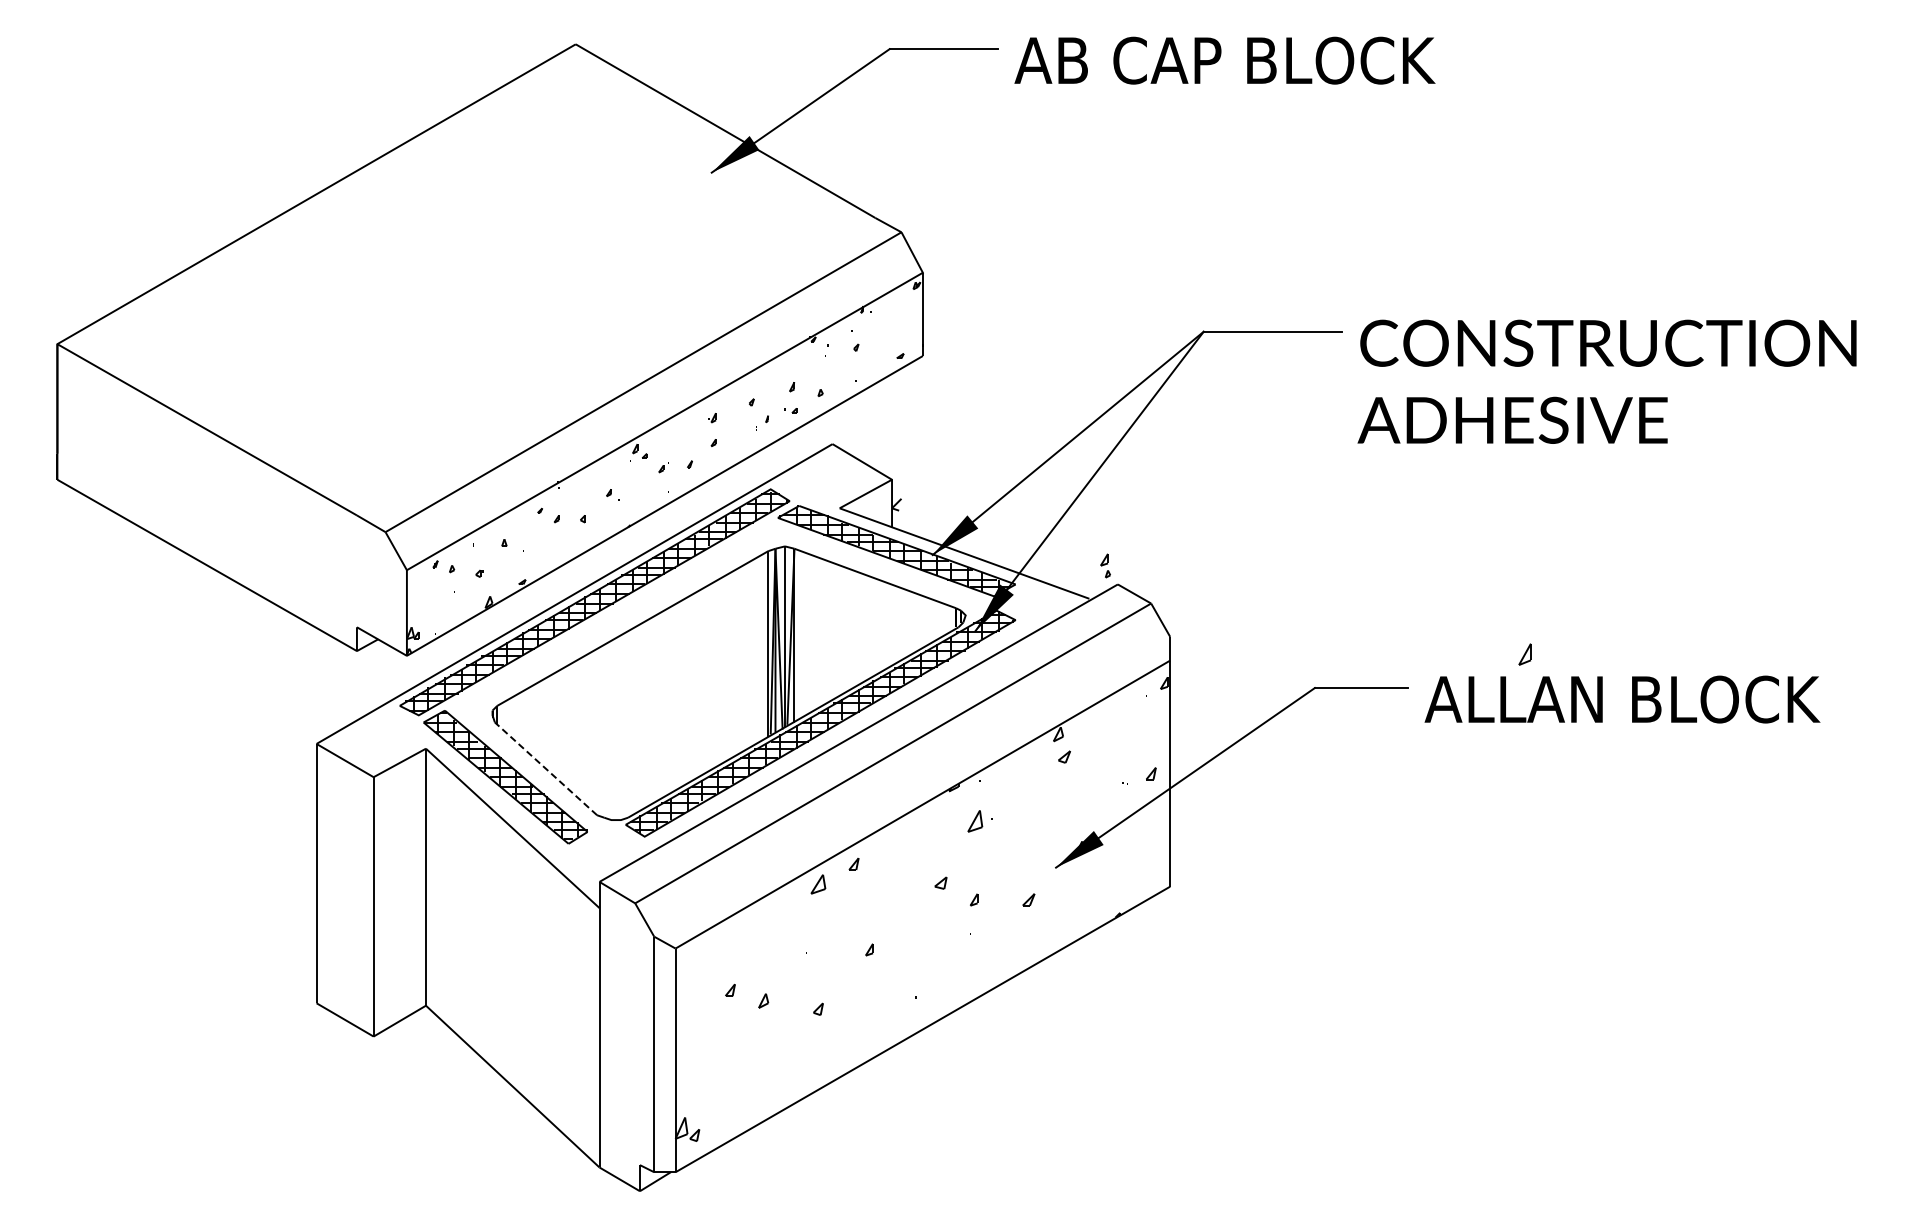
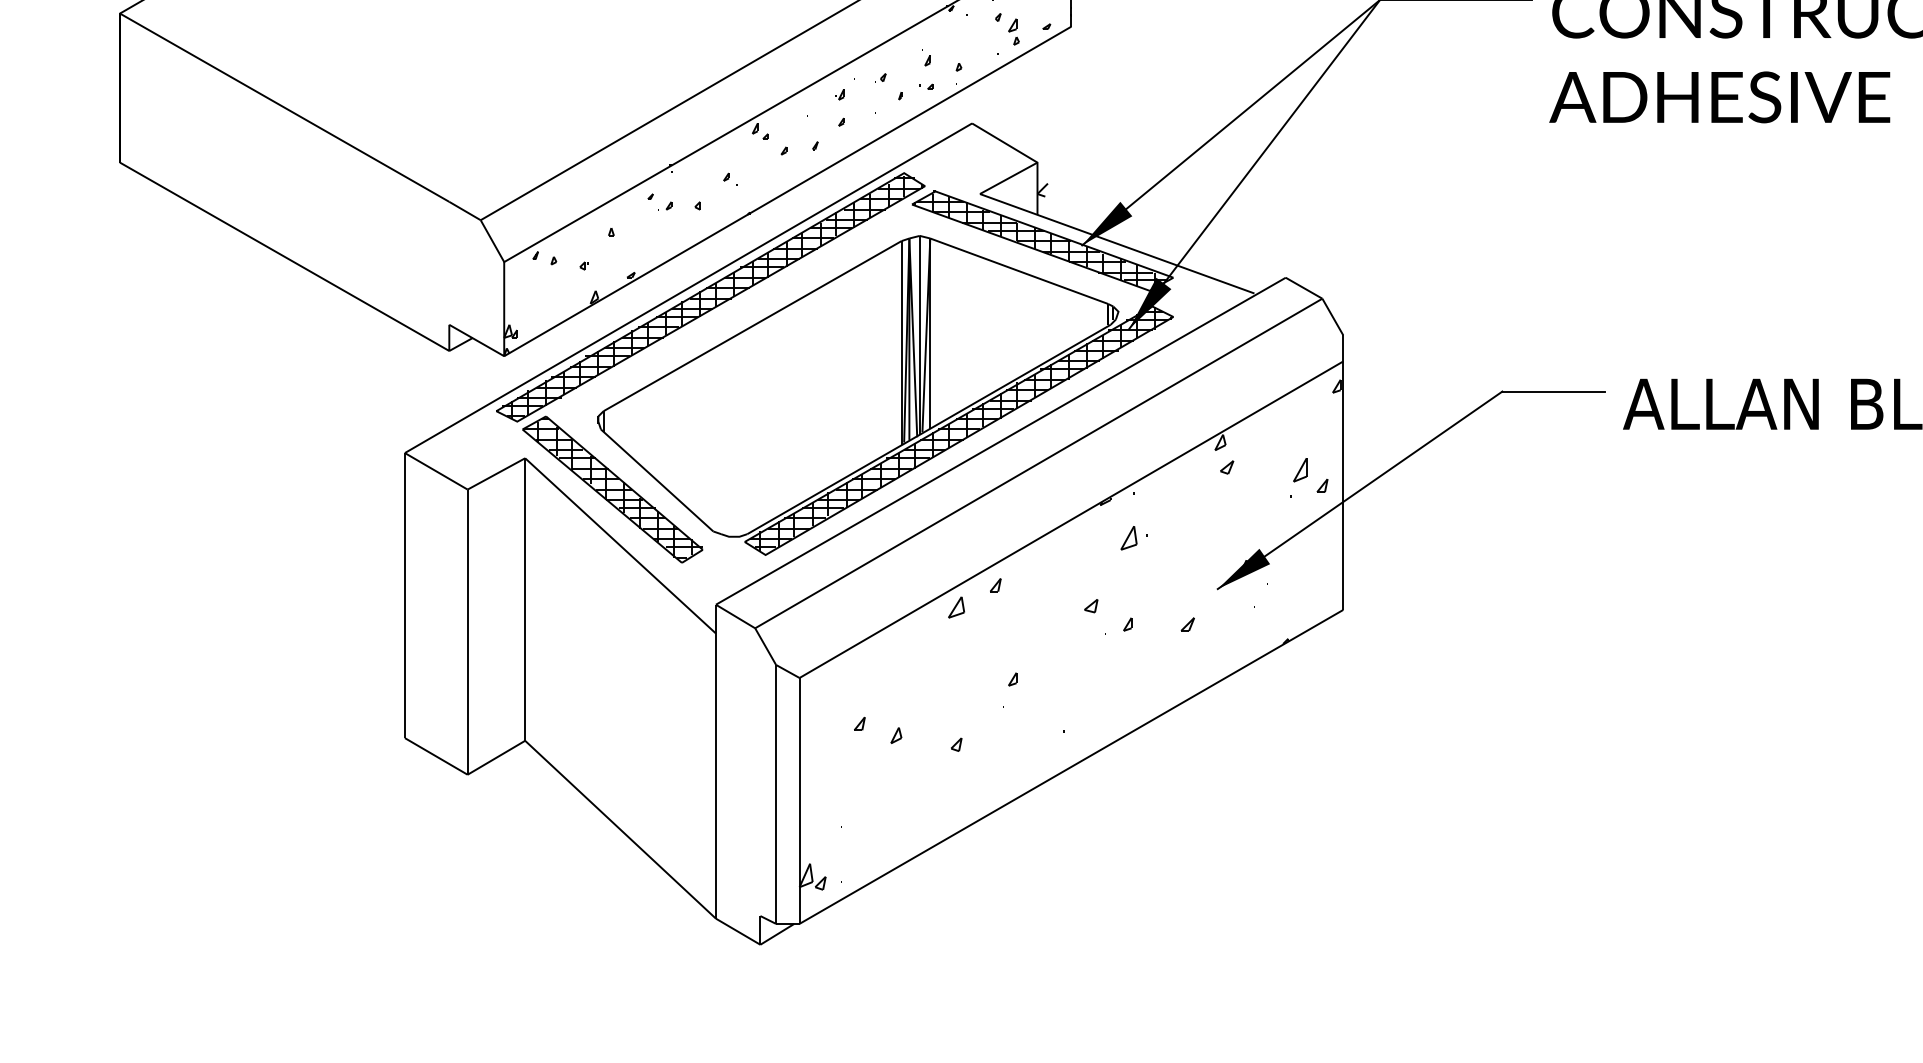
part: (1105, 565) -> (1013, 31), moved
part: (1524, 654) -> (1299, 470), moved
line: (545, 768) -> (656, 480), dashed -> solid

